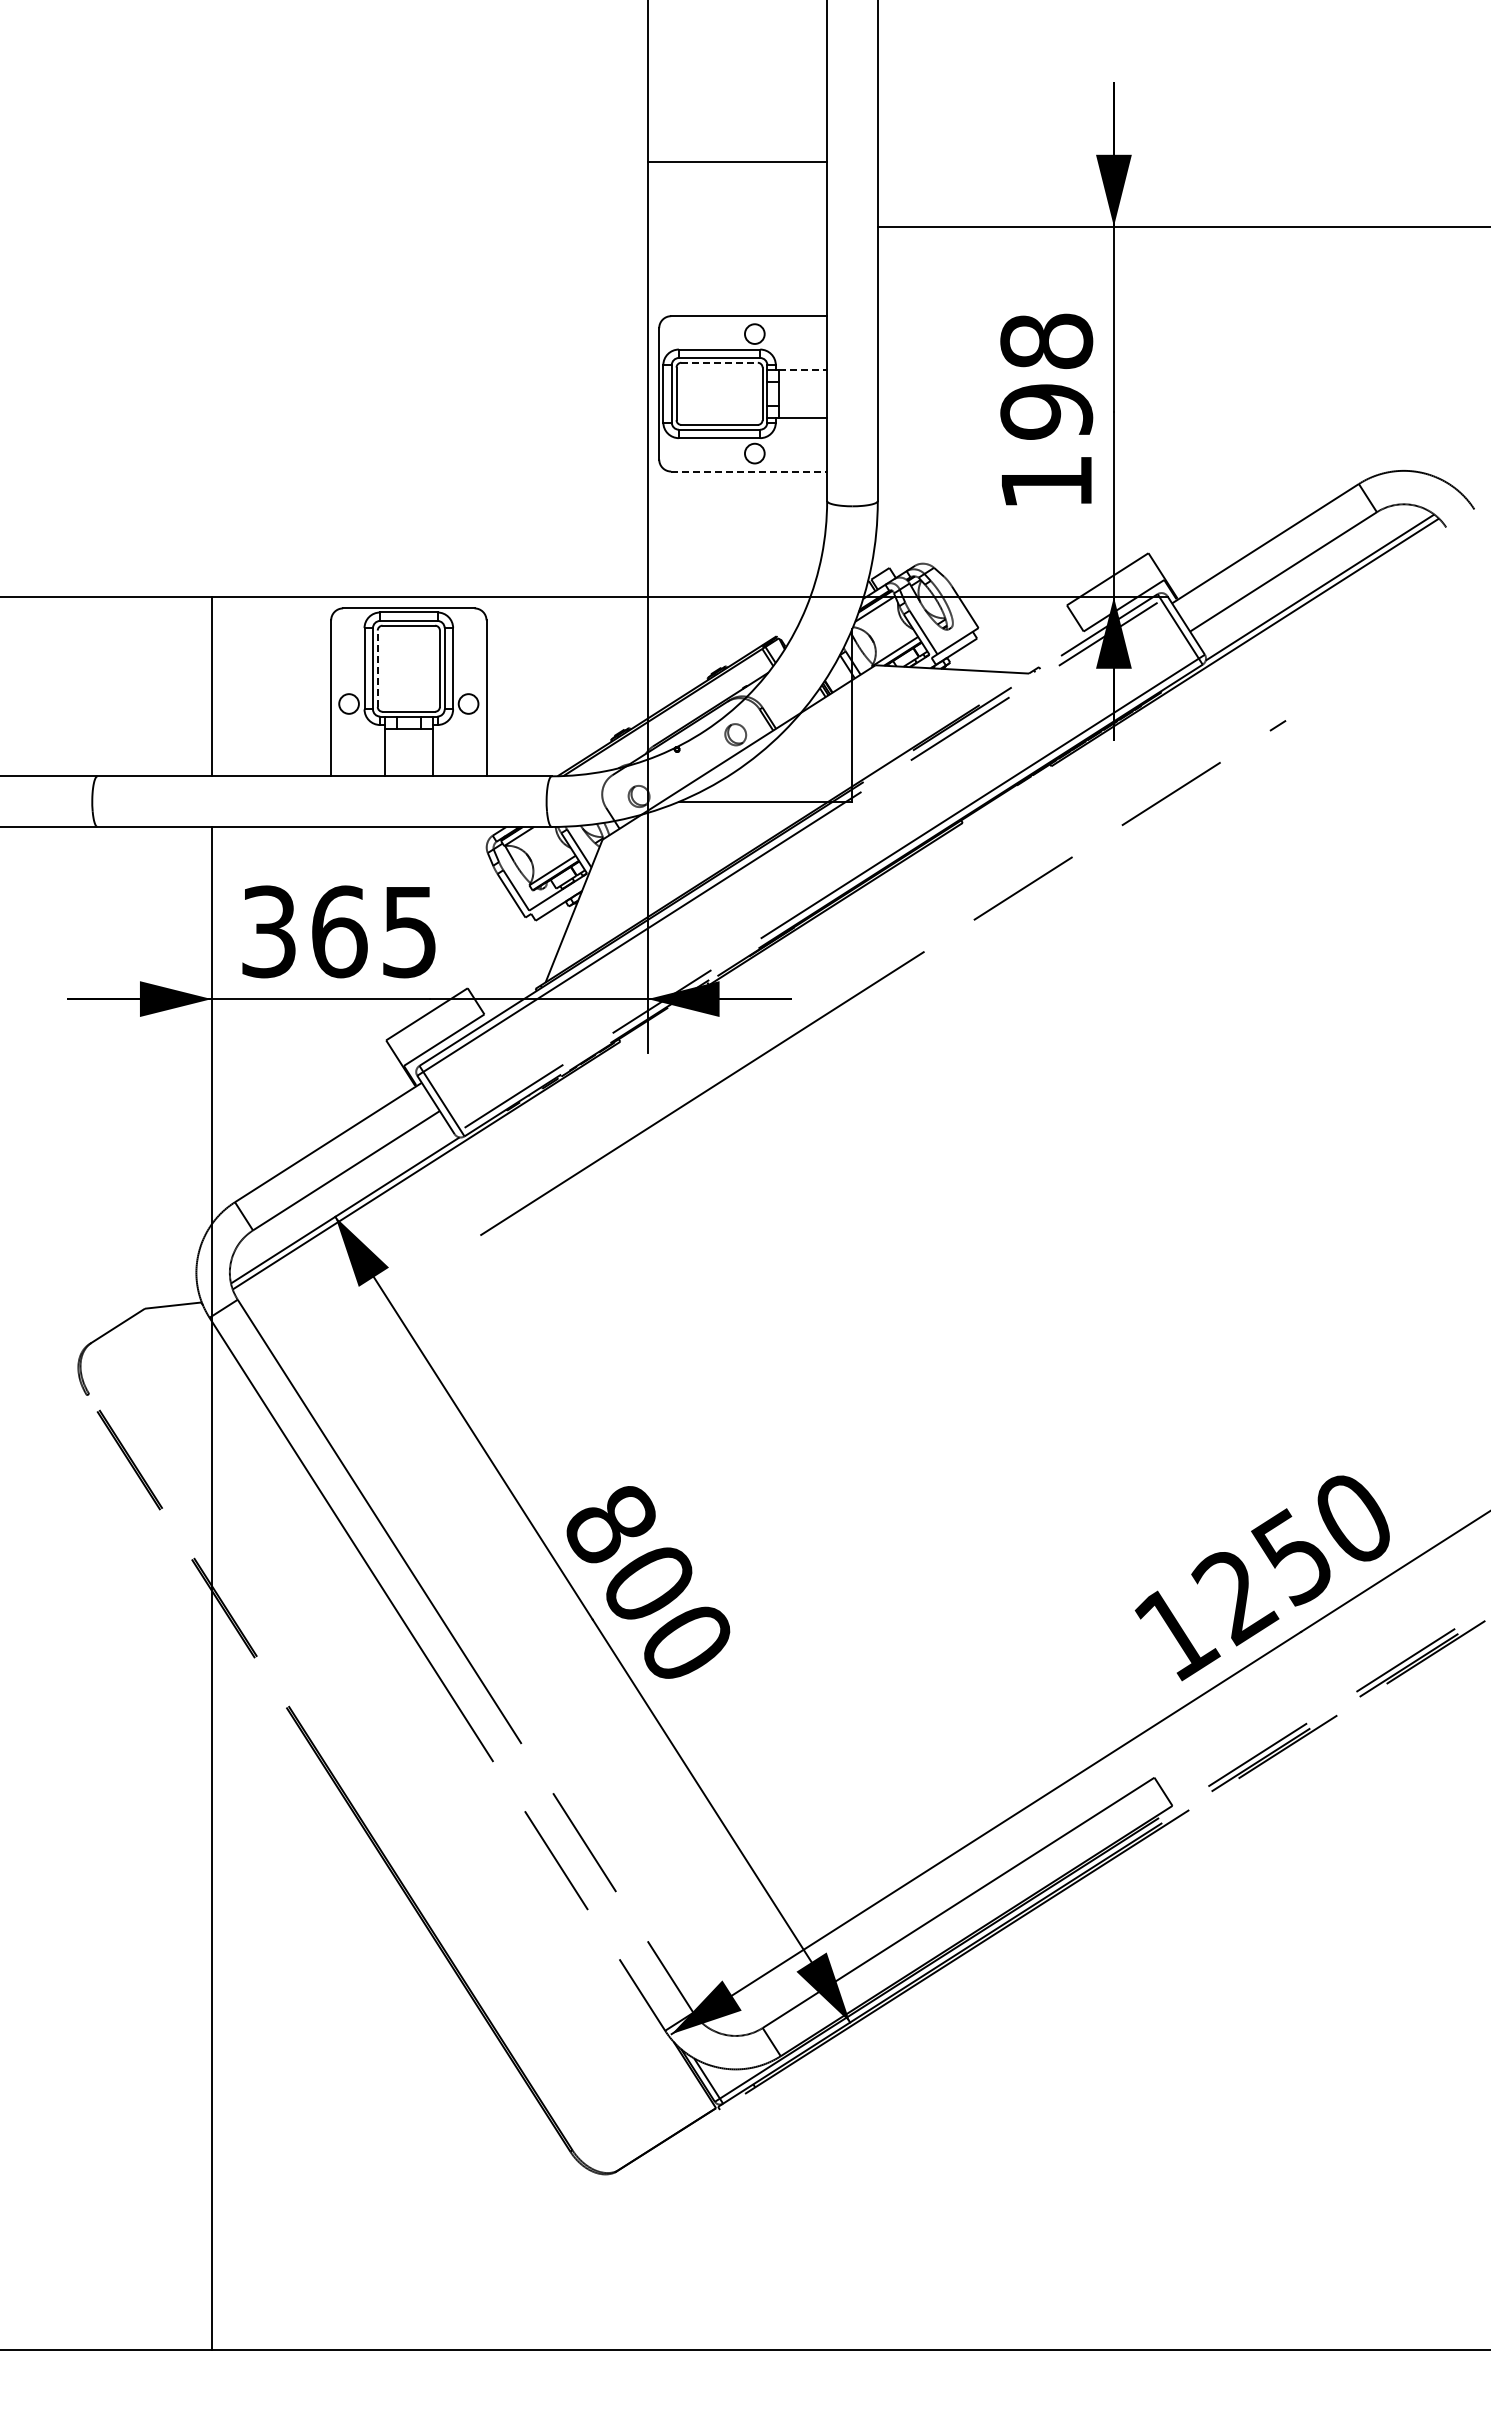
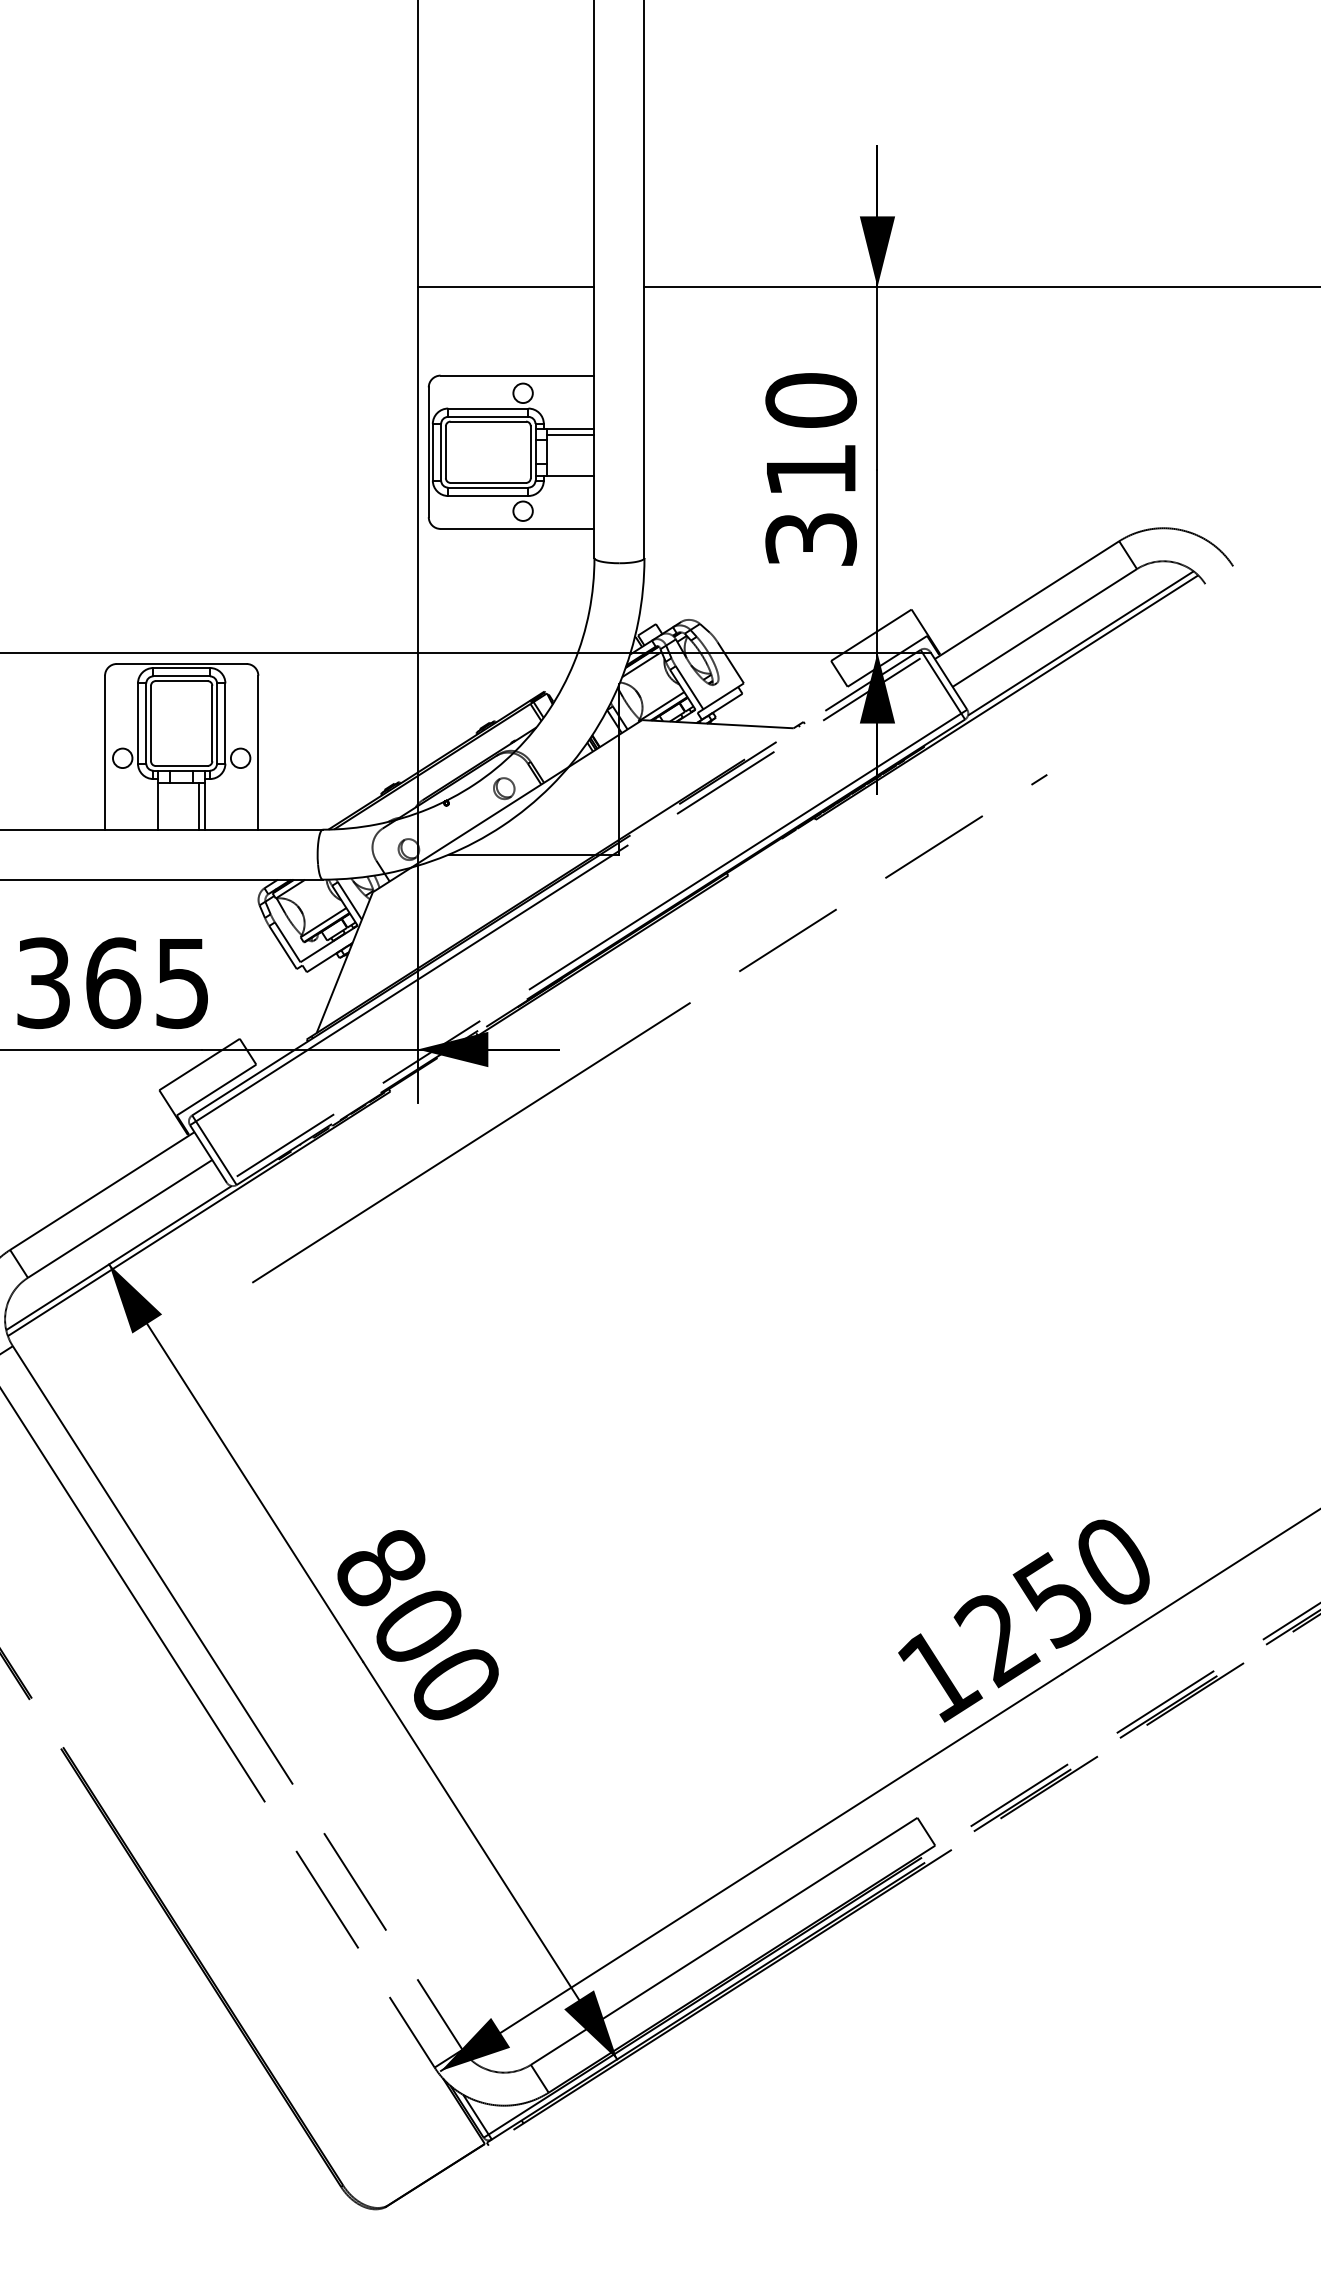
line: (737, 161) -> (506, 287), moved
line: (720, 362) -> (489, 421), dashed -> solid
line: (803, 370) -> (571, 429), dashed -> solid
line: (803, 376) -> (571, 435), added
text: (1046, 410) -> (810, 468), 198 -> 310
line: (749, 471) -> (517, 528), dashed -> solid
line: (377, 668) -> (150, 723), dashed -> solid
line: (426, 752) -> (199, 806), added

